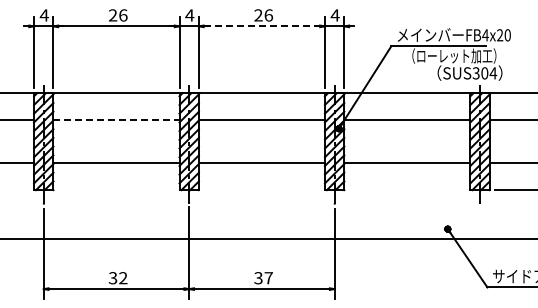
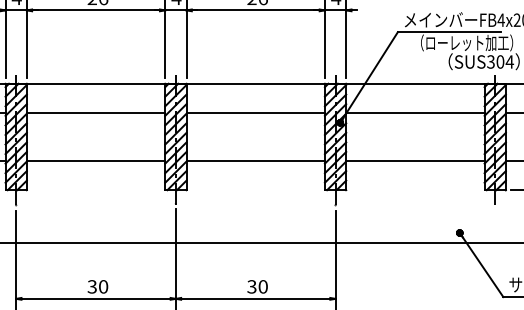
line: (262, 26) -> (256, 10), dashed -> solid
line: (116, 119) -> (96, 112), dashed -> solid
text: (123, 278) -> (103, 287), 32 -> 30
text: (268, 278) -> (262, 287), 37 -> 30

